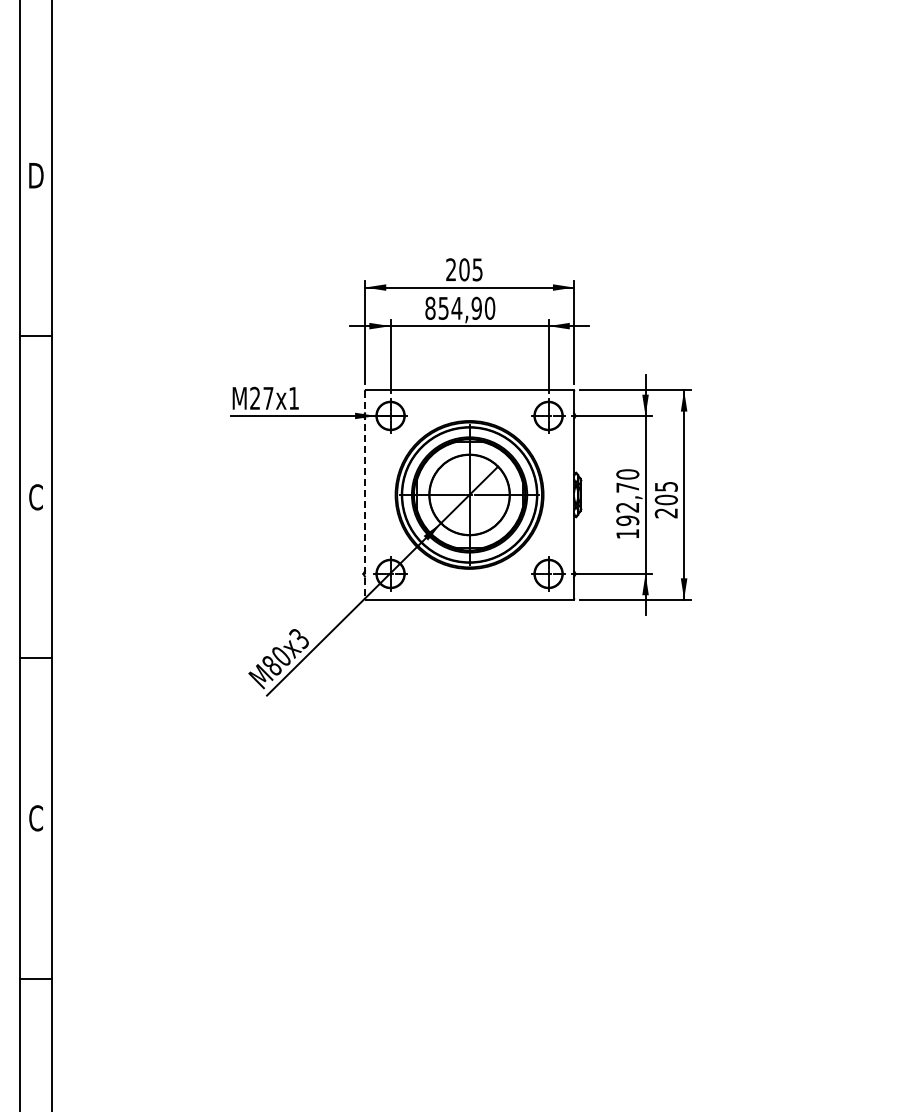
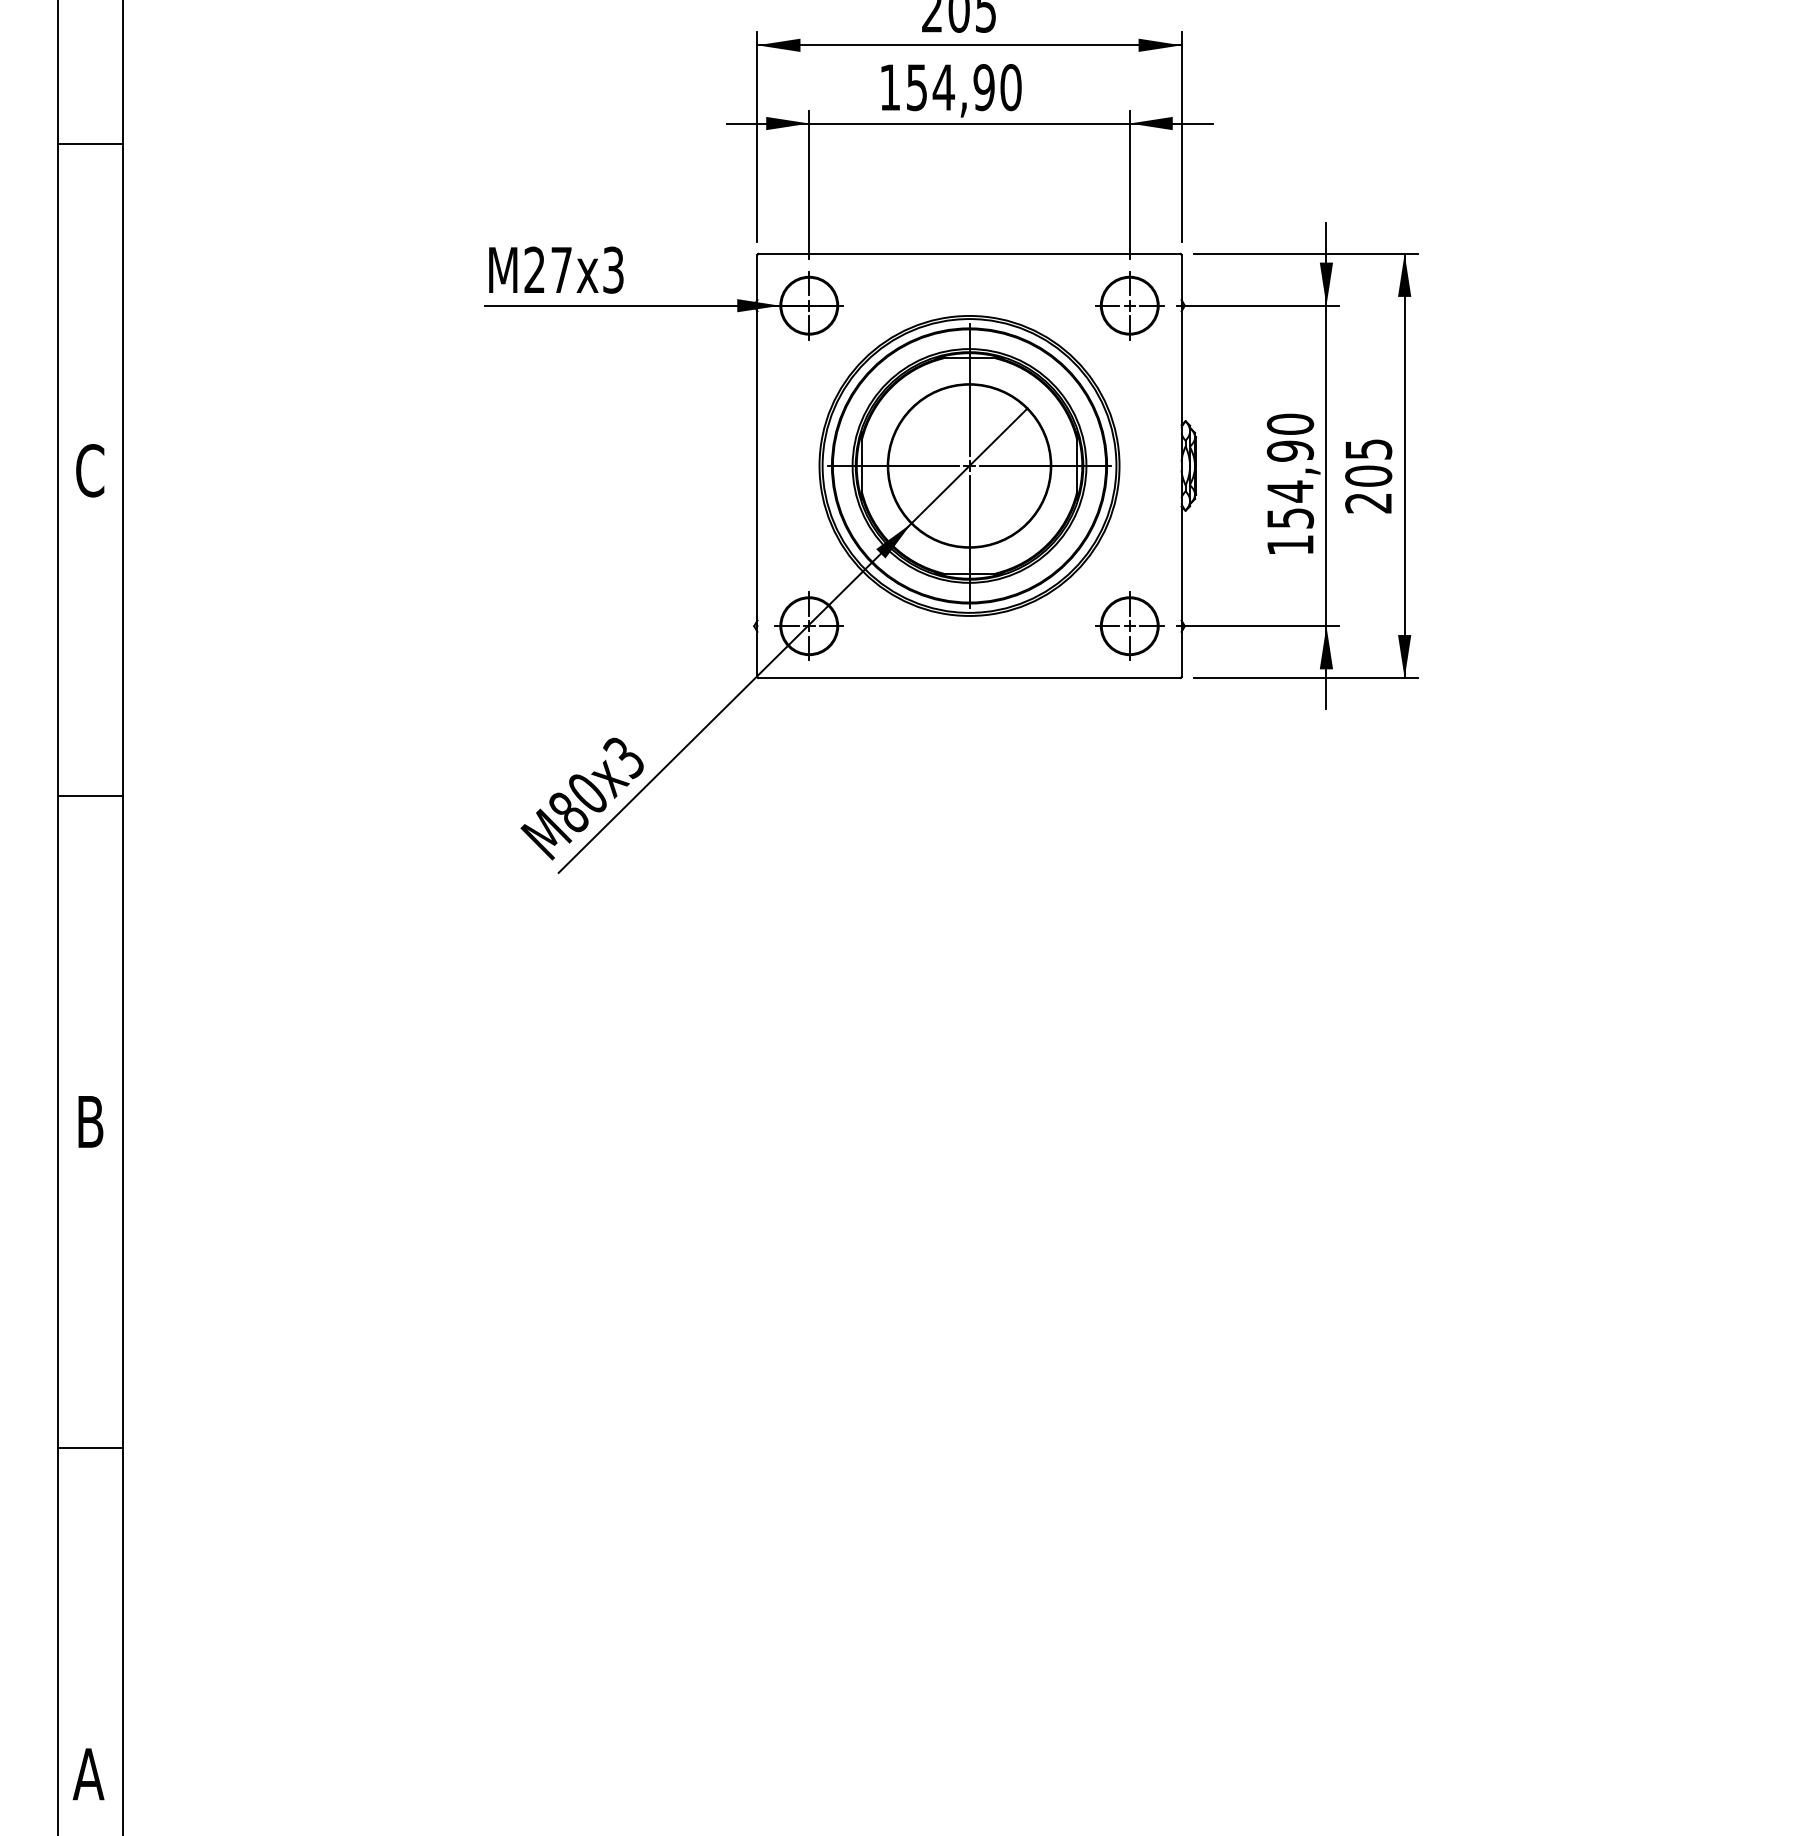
text: (430, 307) -> (890, 85), 854,90 -> 154,90
text: (293, 397) -> (612, 268), M27x1 -> M27x3
line: (365, 495) -> (758, 467), dashed -> solid
text: (627, 503) -> (1289, 483), 192,70 -> 154,90
text: (35, 818) -> (89, 1122), C -> B

